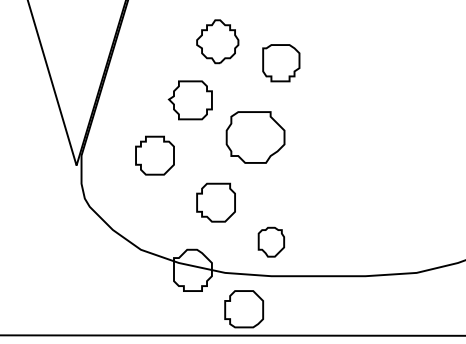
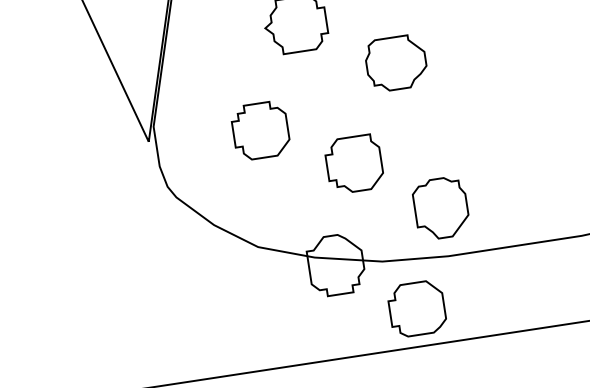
part: (255, 137) -> (395, 63), size x0.71
part: (154, 155) -> (259, 130), moved
part: (271, 241) -> (441, 207), size x1.43

